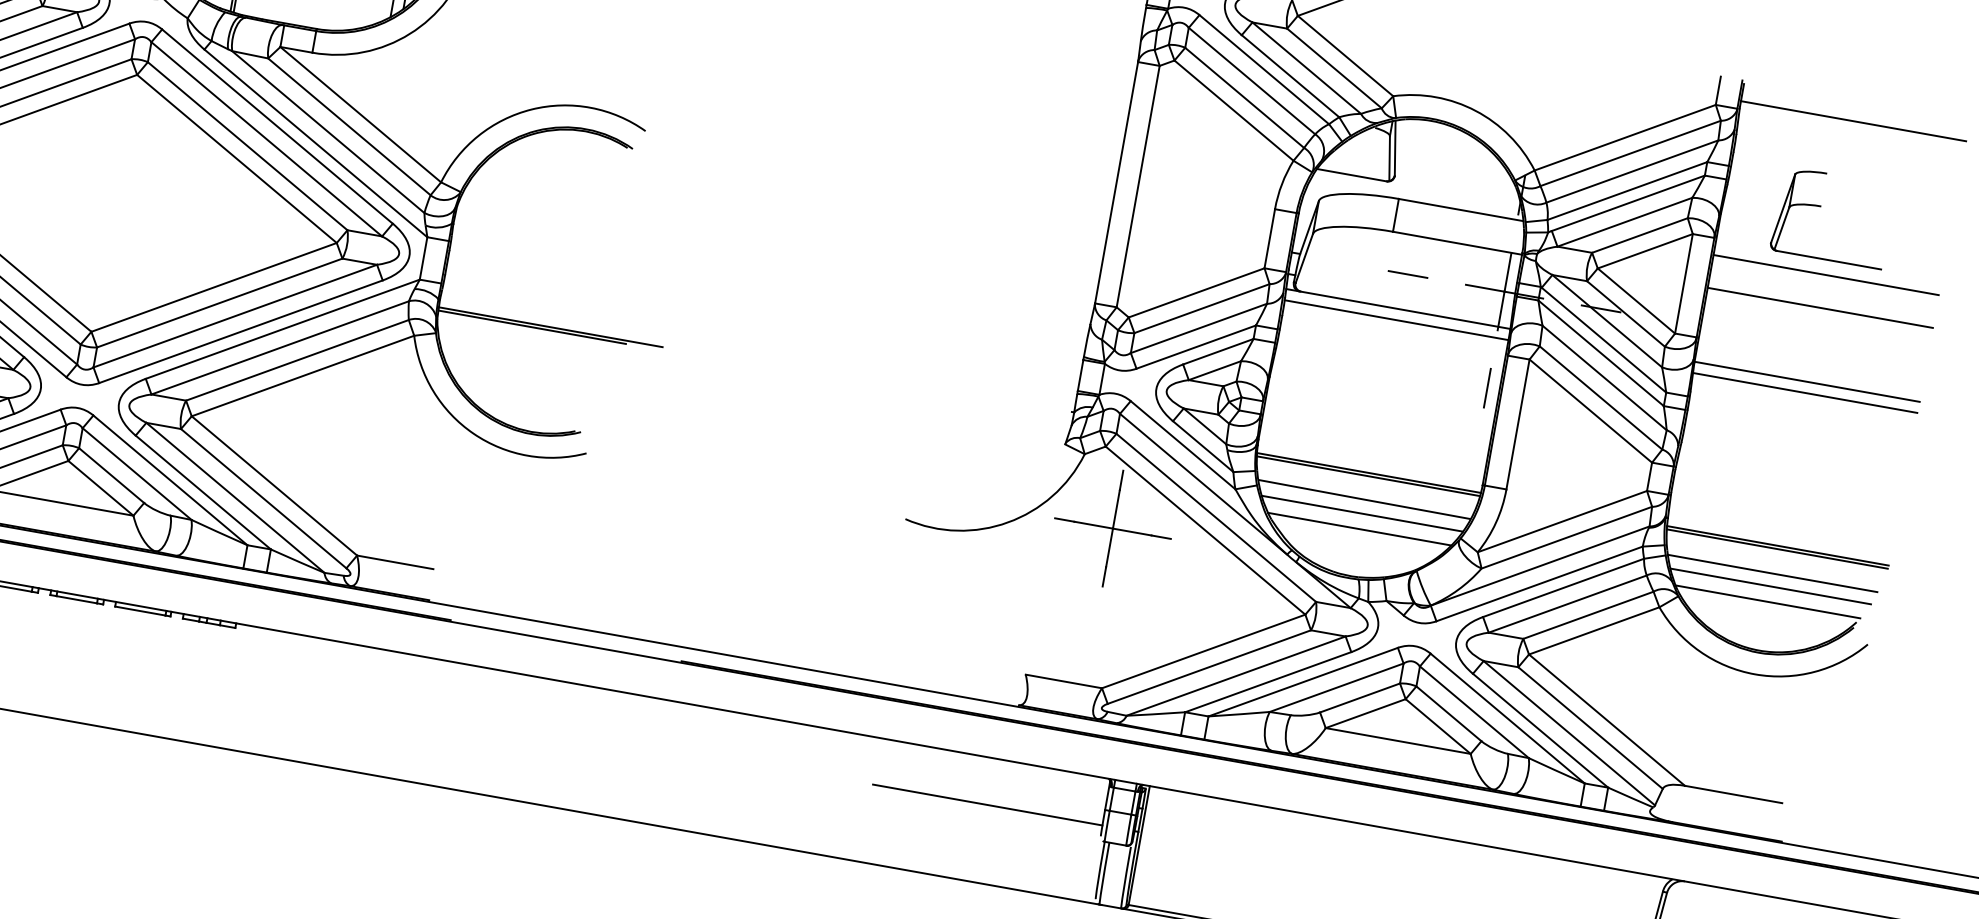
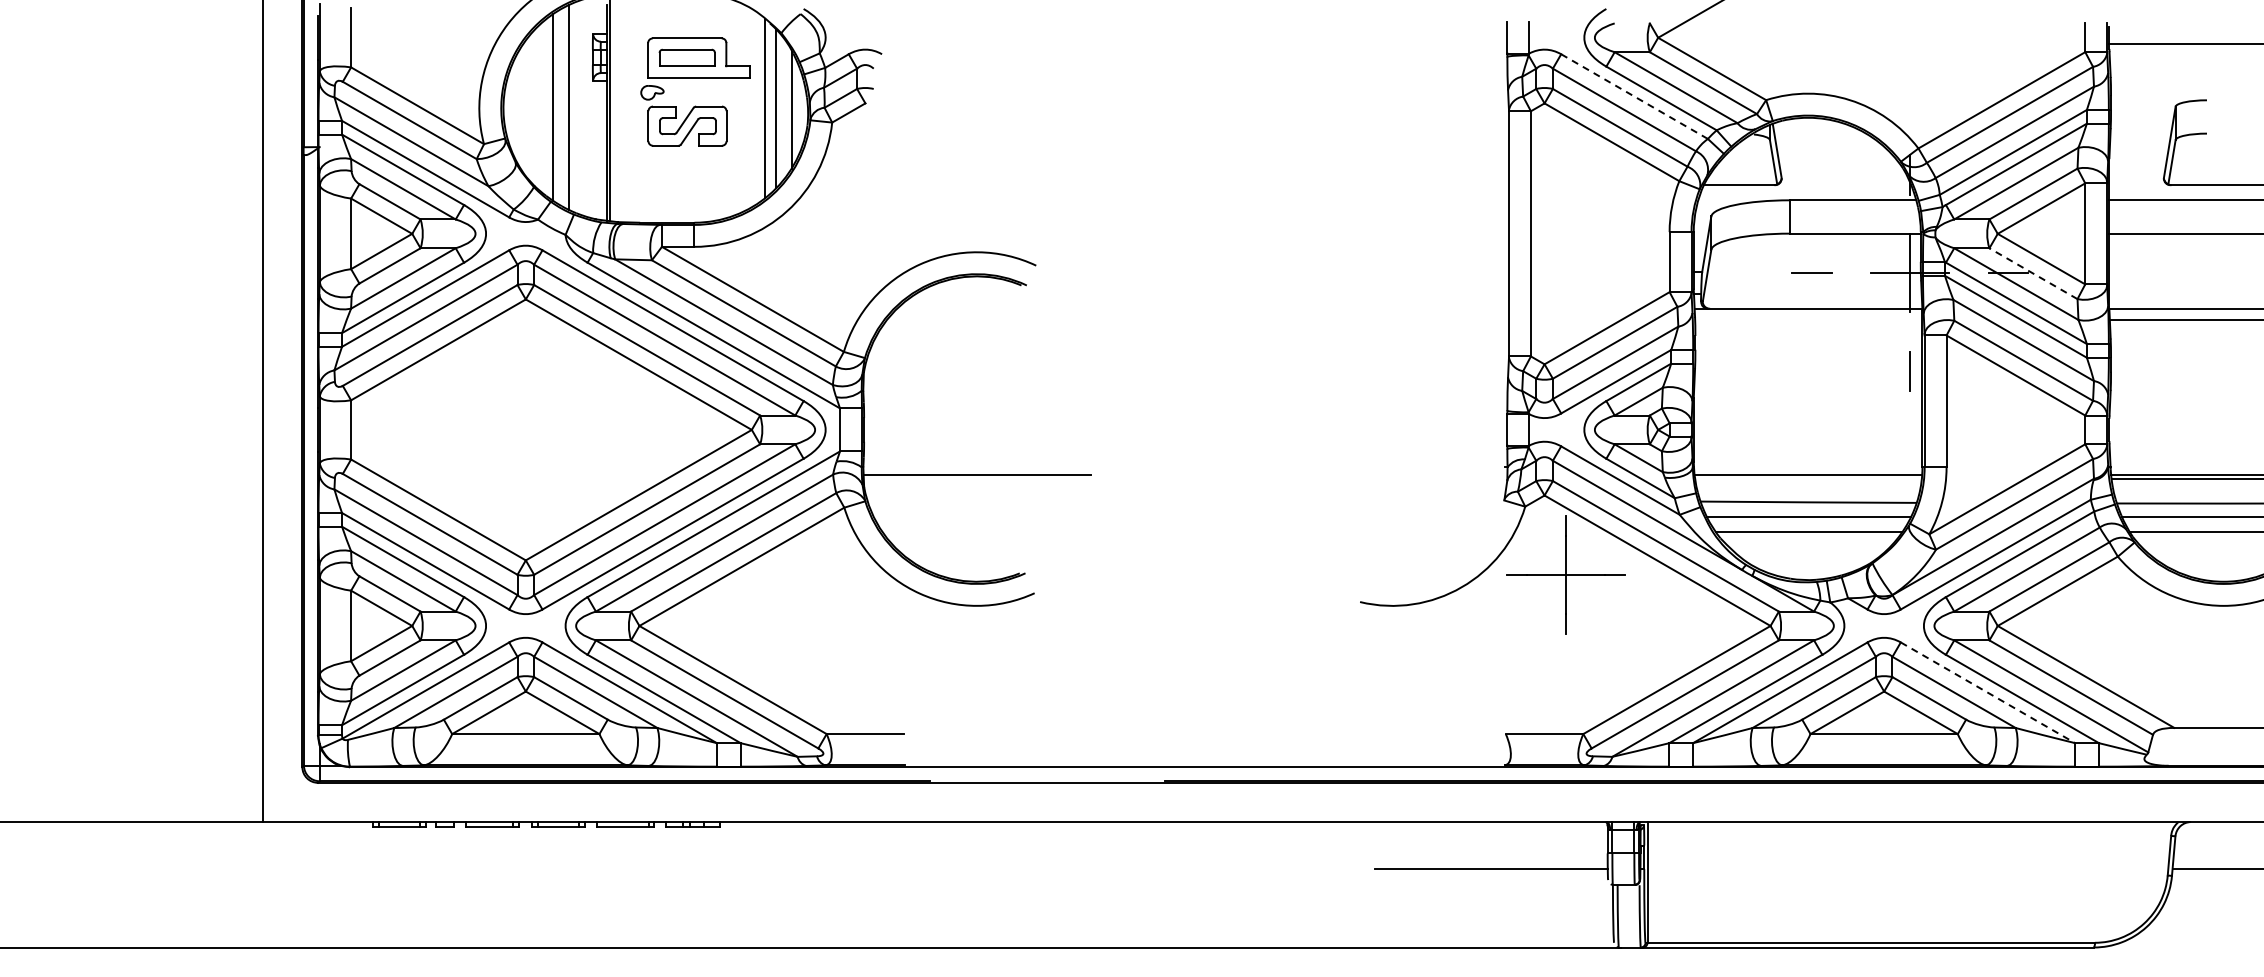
line: (1264, 69) -> (1634, 96), solid -> dashed
line: (1626, 313) -> (2033, 273), solid -> dashed
line: (1396, 320) -> (1808, 320), removed
line: (531, 327) -> (958, 478), removed
line: (1368, 476) -> (1808, 478), removed
line: (1508, 718) -> (1988, 692), solid -> dashed

